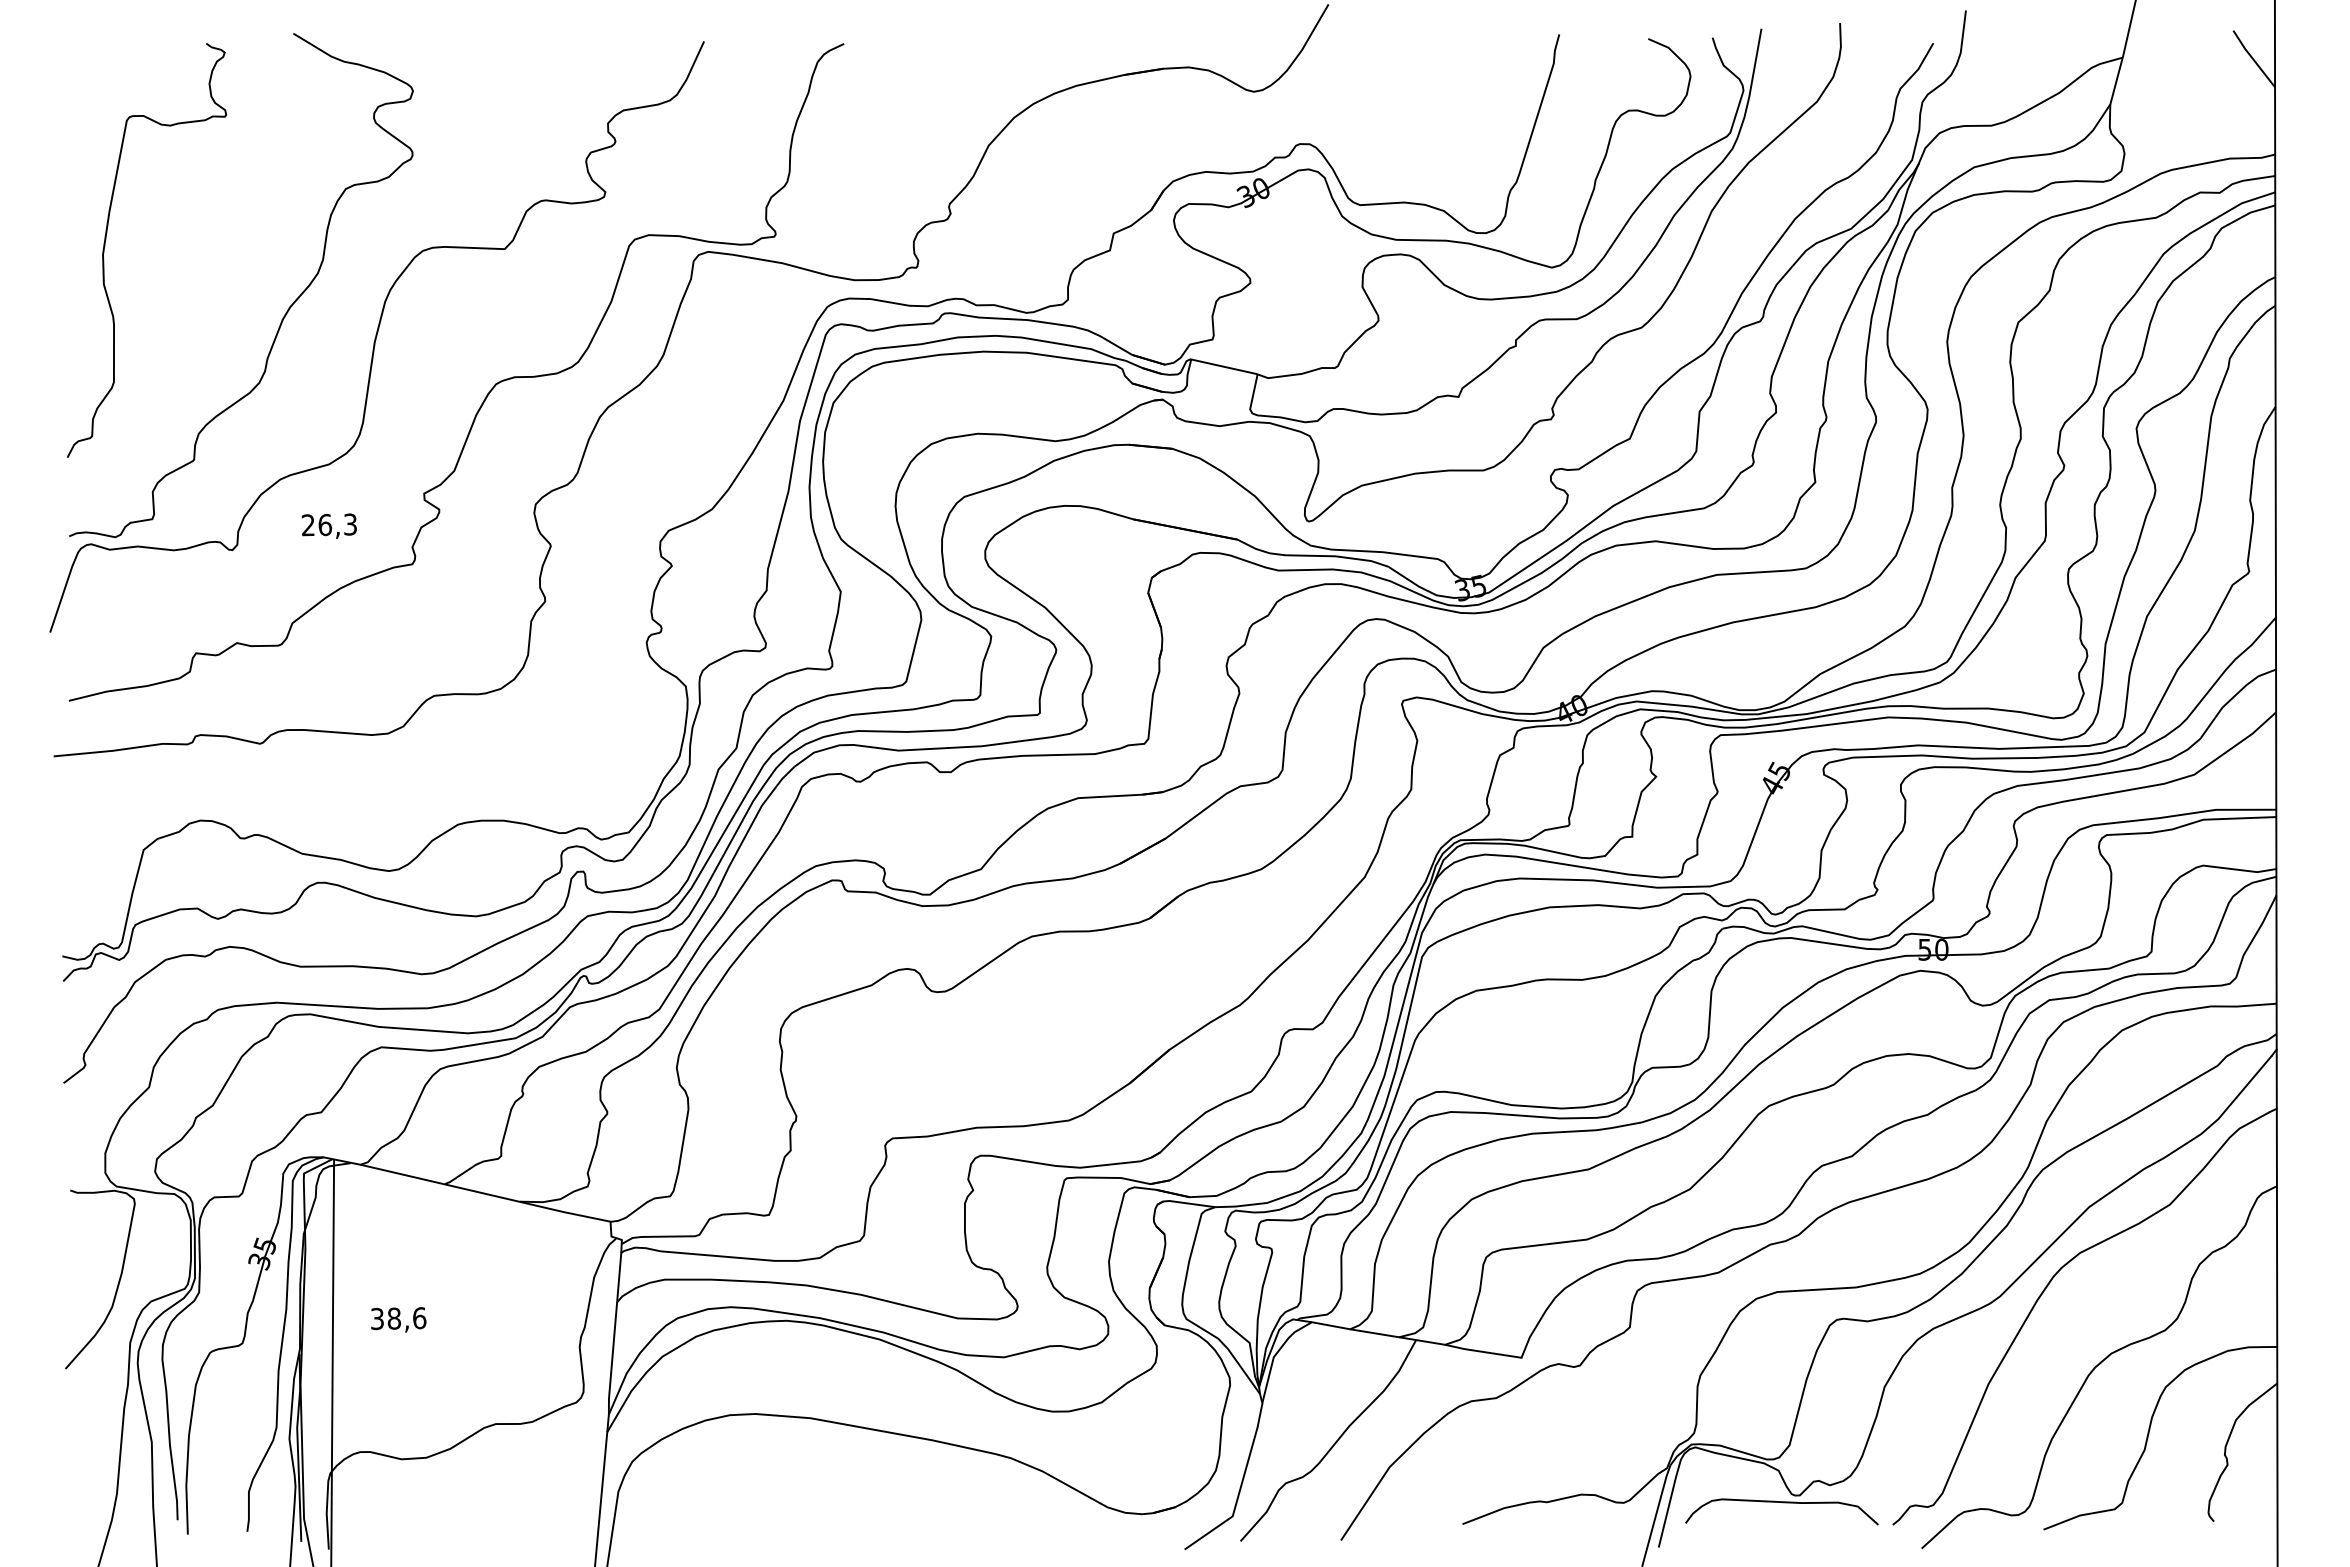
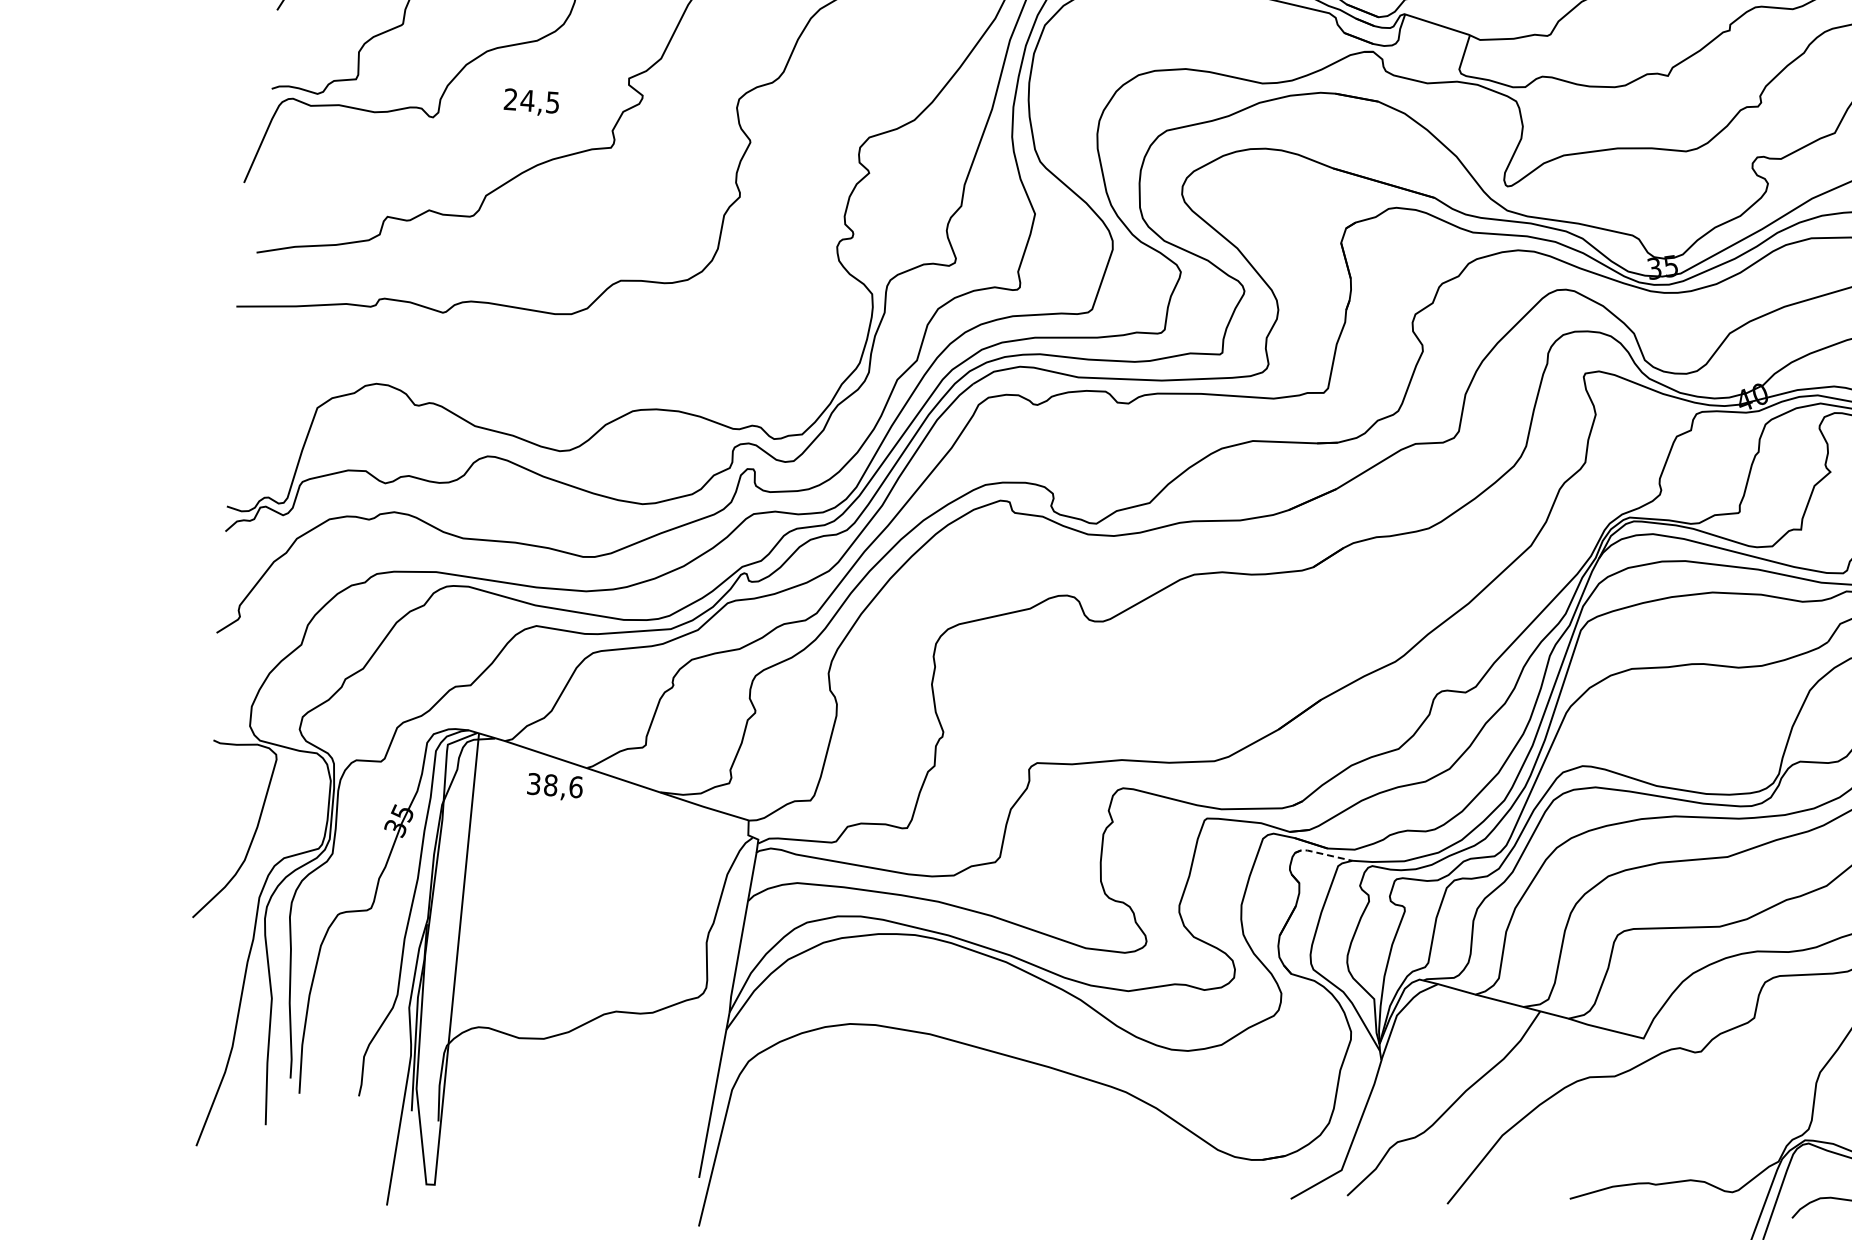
text: (337, 524) -> (539, 101), 26,3 -> 24,5
line: (1185, 1203) -> (1322, 854), solid -> dashed
text: (398, 1319) -> (554, 786), moved

